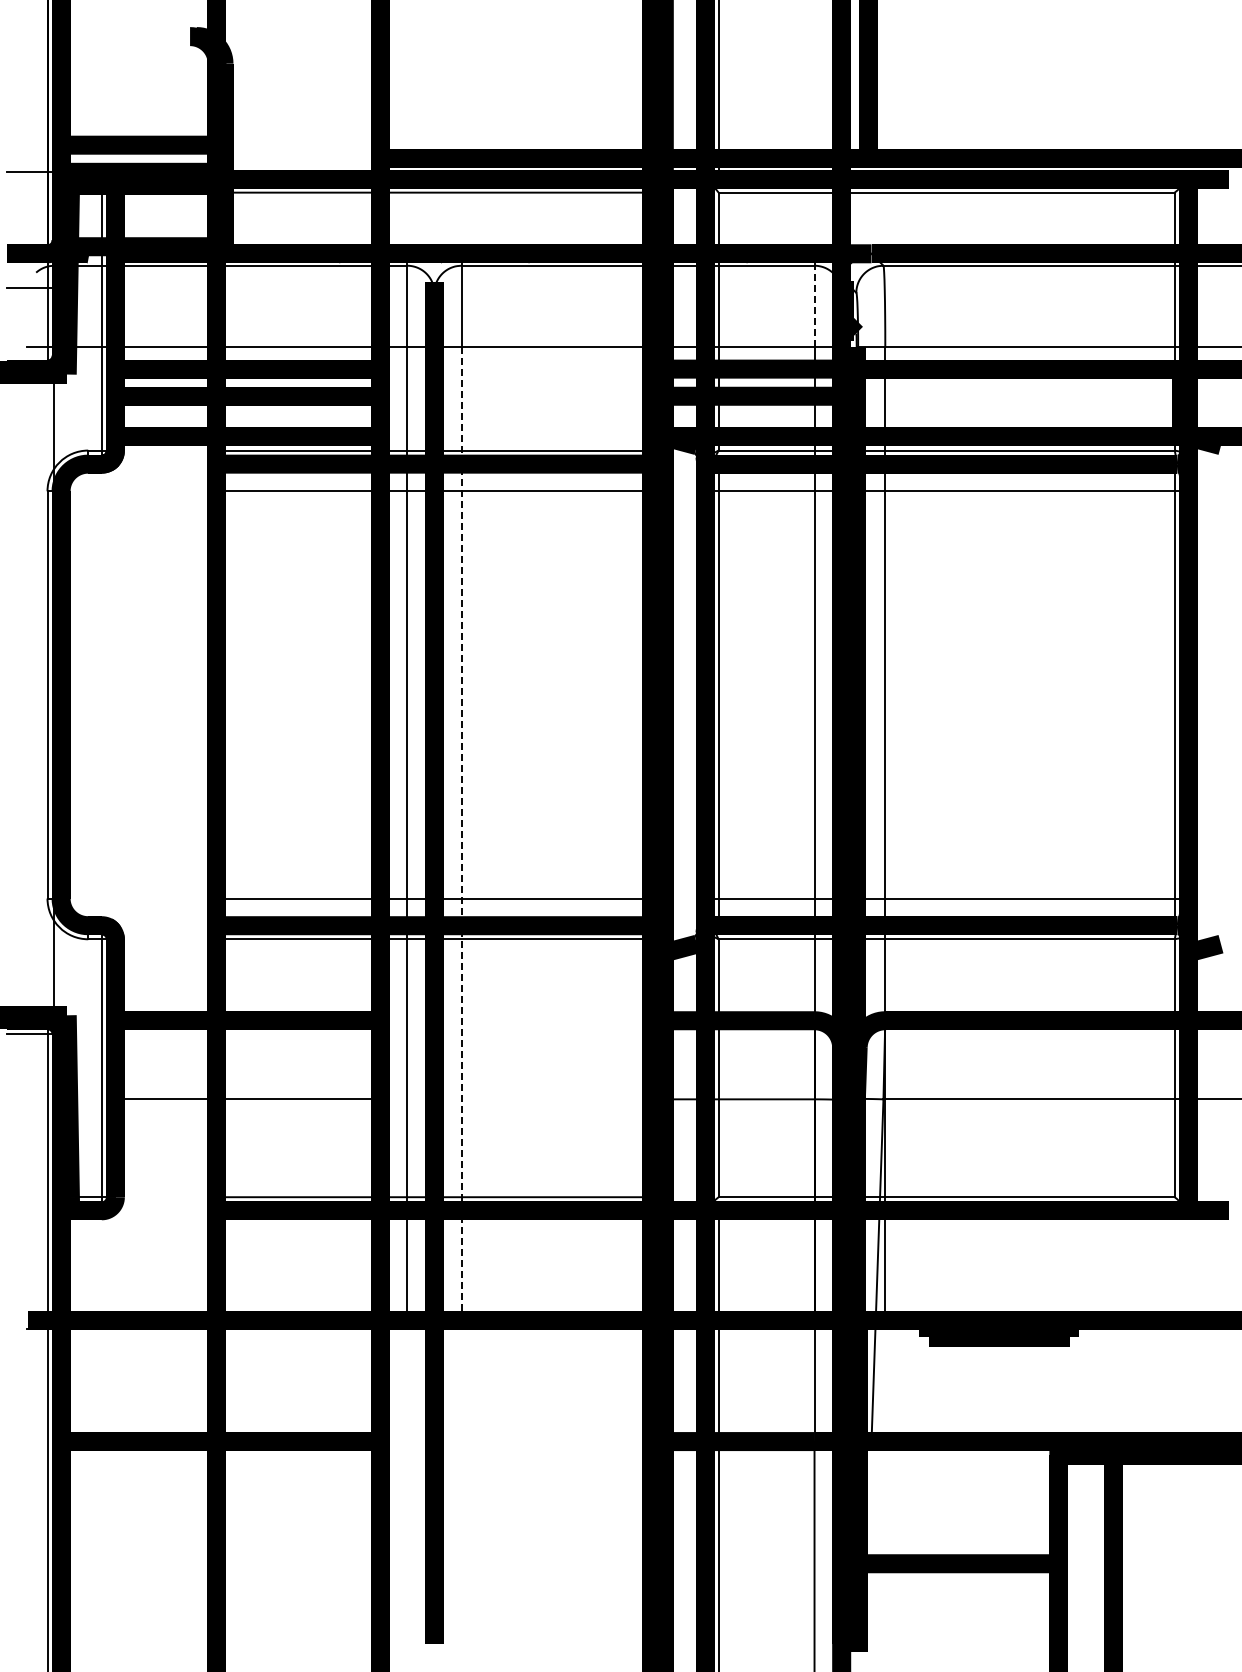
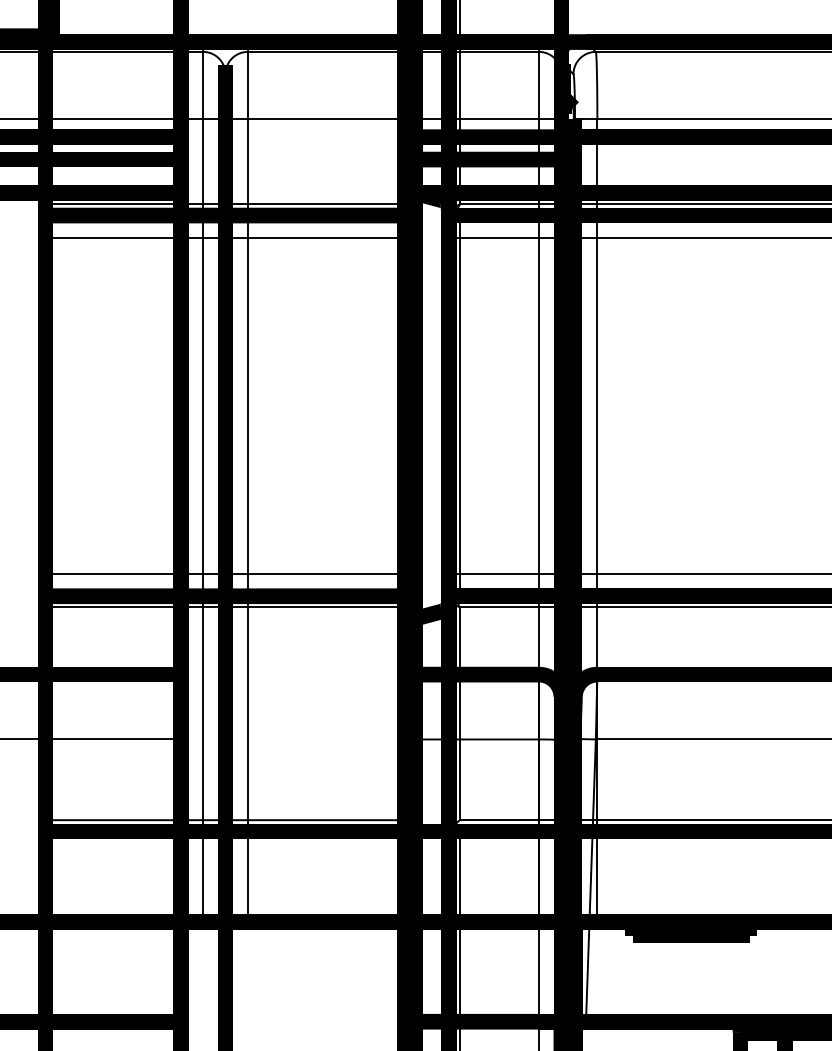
line: (814, 306) -> (538, 85), dashed -> solid
line: (461, 833) -> (247, 520), dashed -> solid

